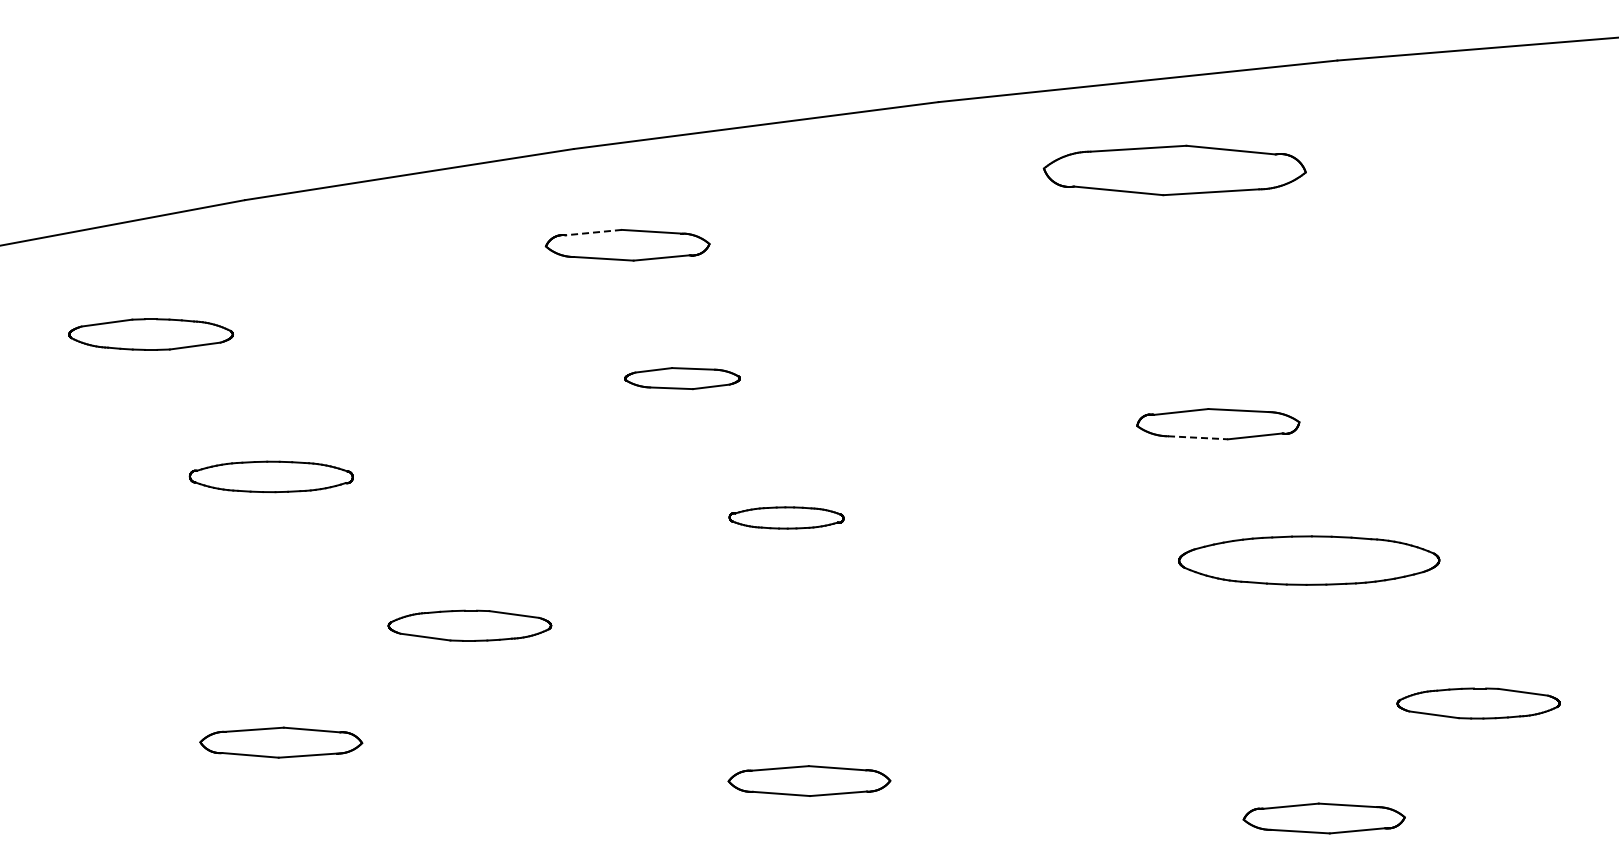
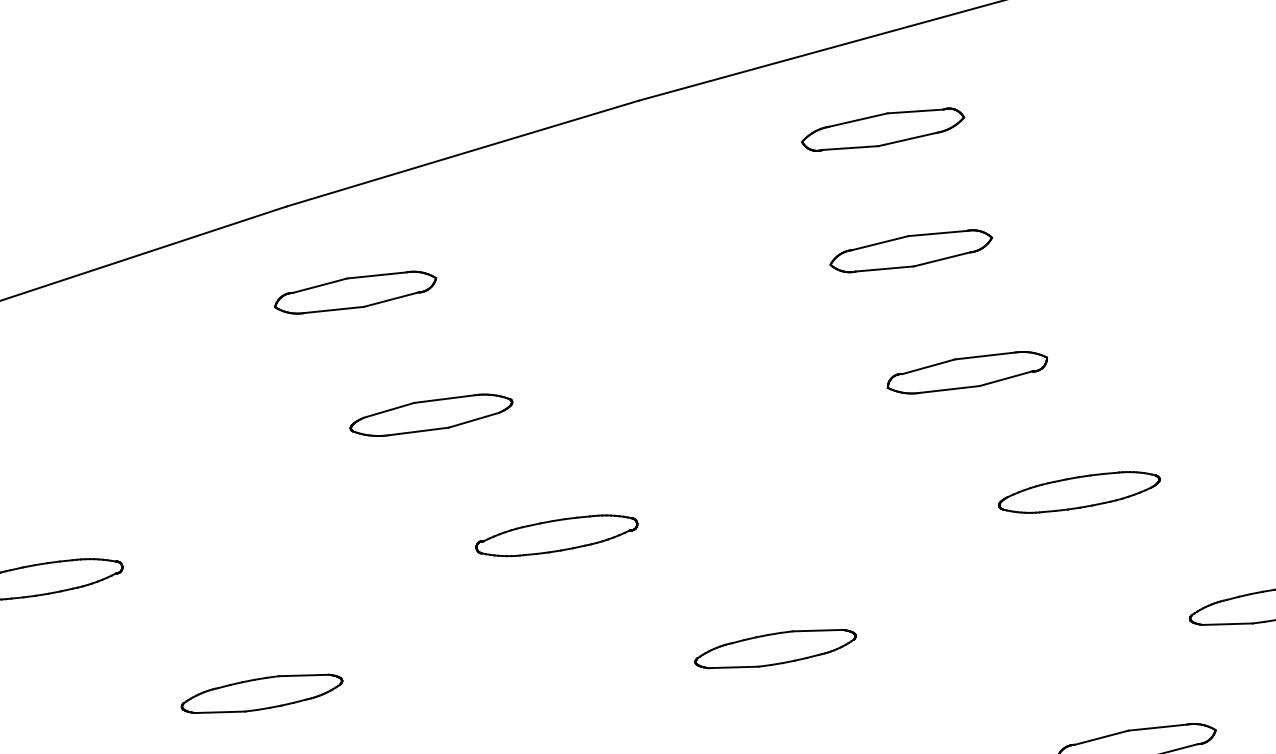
part: (1174, 170) -> (882, 129), size x0.62
line: (593, 232) -> (319, 285), dashed -> solid
part: (1182, 294) -> (910, 250), added
part: (682, 378) -> (431, 415), size x1.43
line: (1198, 437) -> (950, 389), dashed -> solid
part: (786, 517) -> (556, 535), size x1.43
part: (1308, 560) -> (1078, 492), size x0.62
part: (983, 665) -> (775, 649), added

